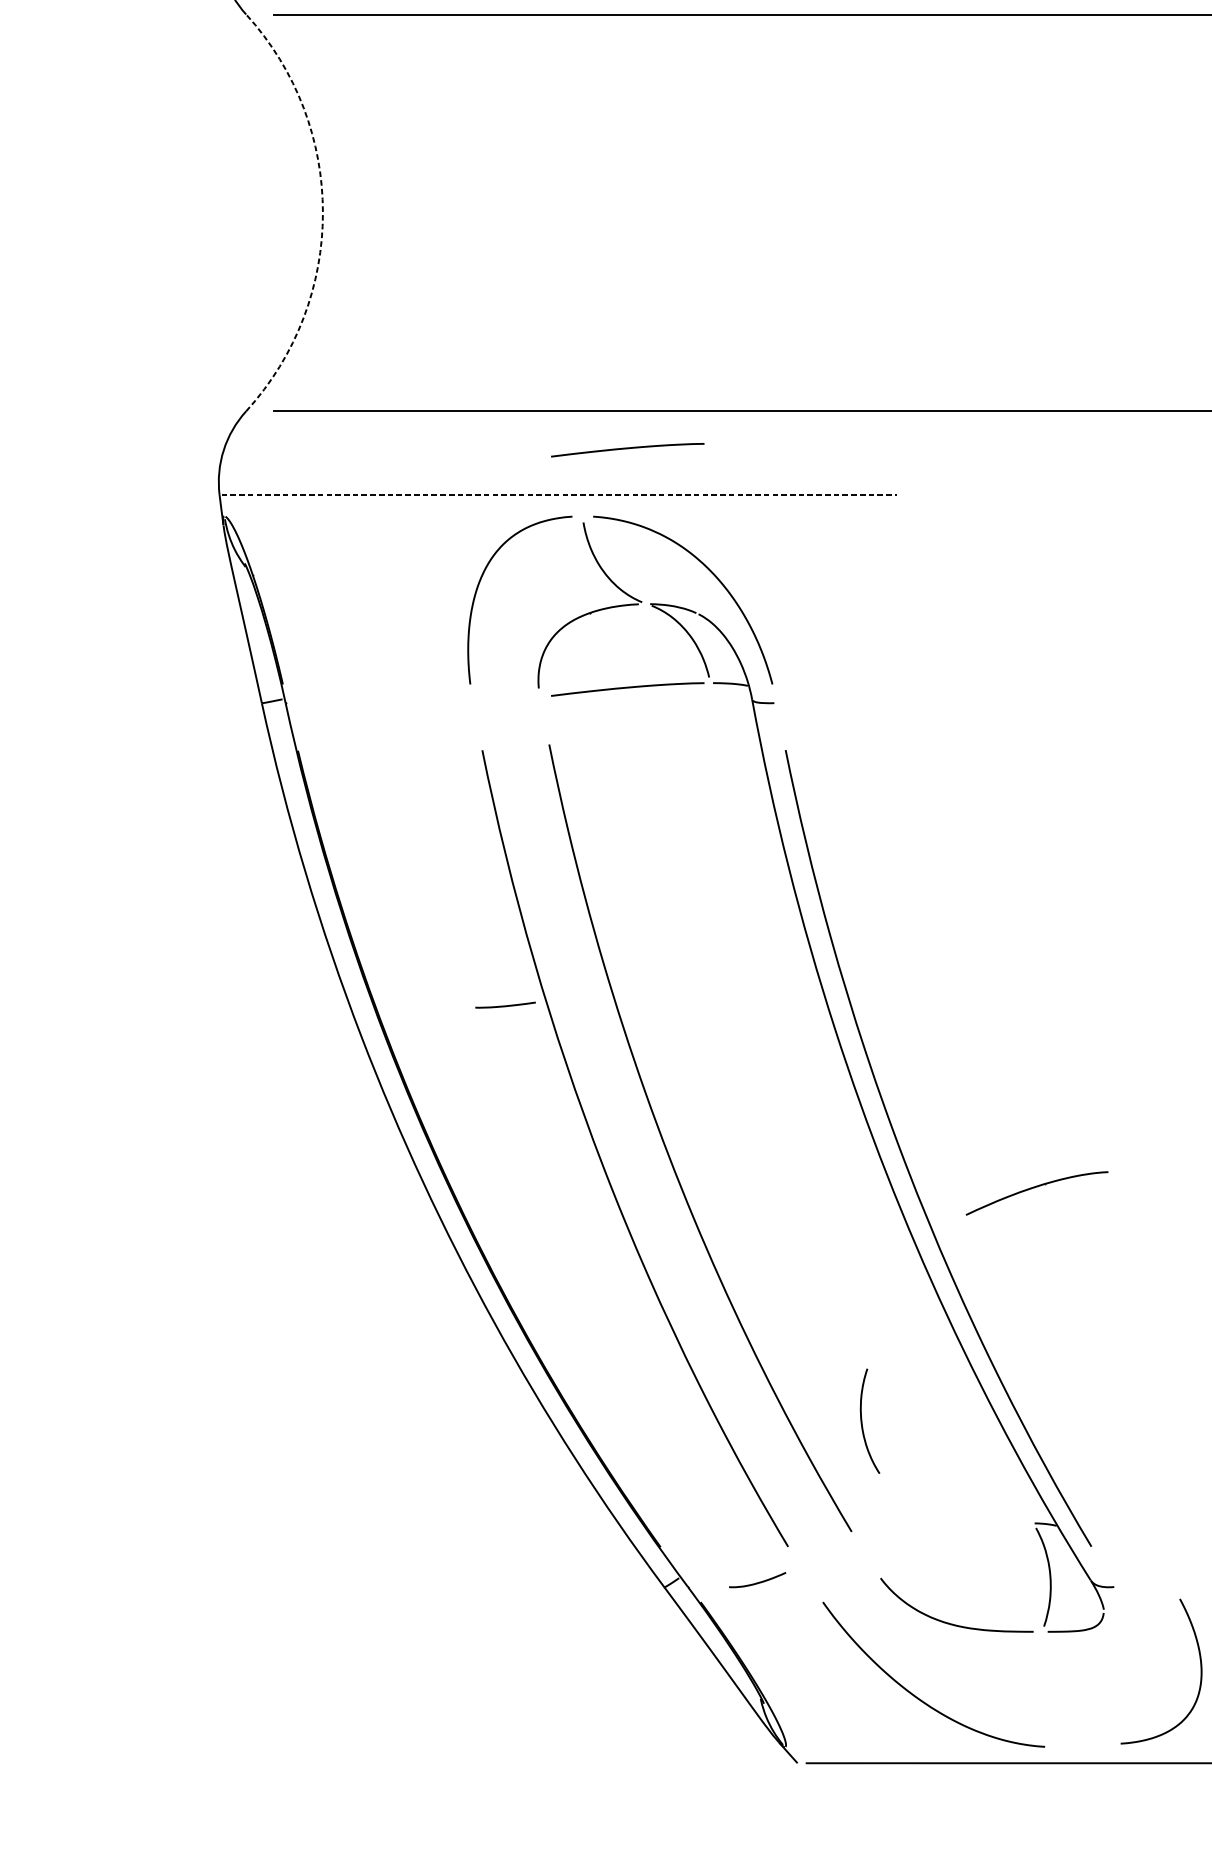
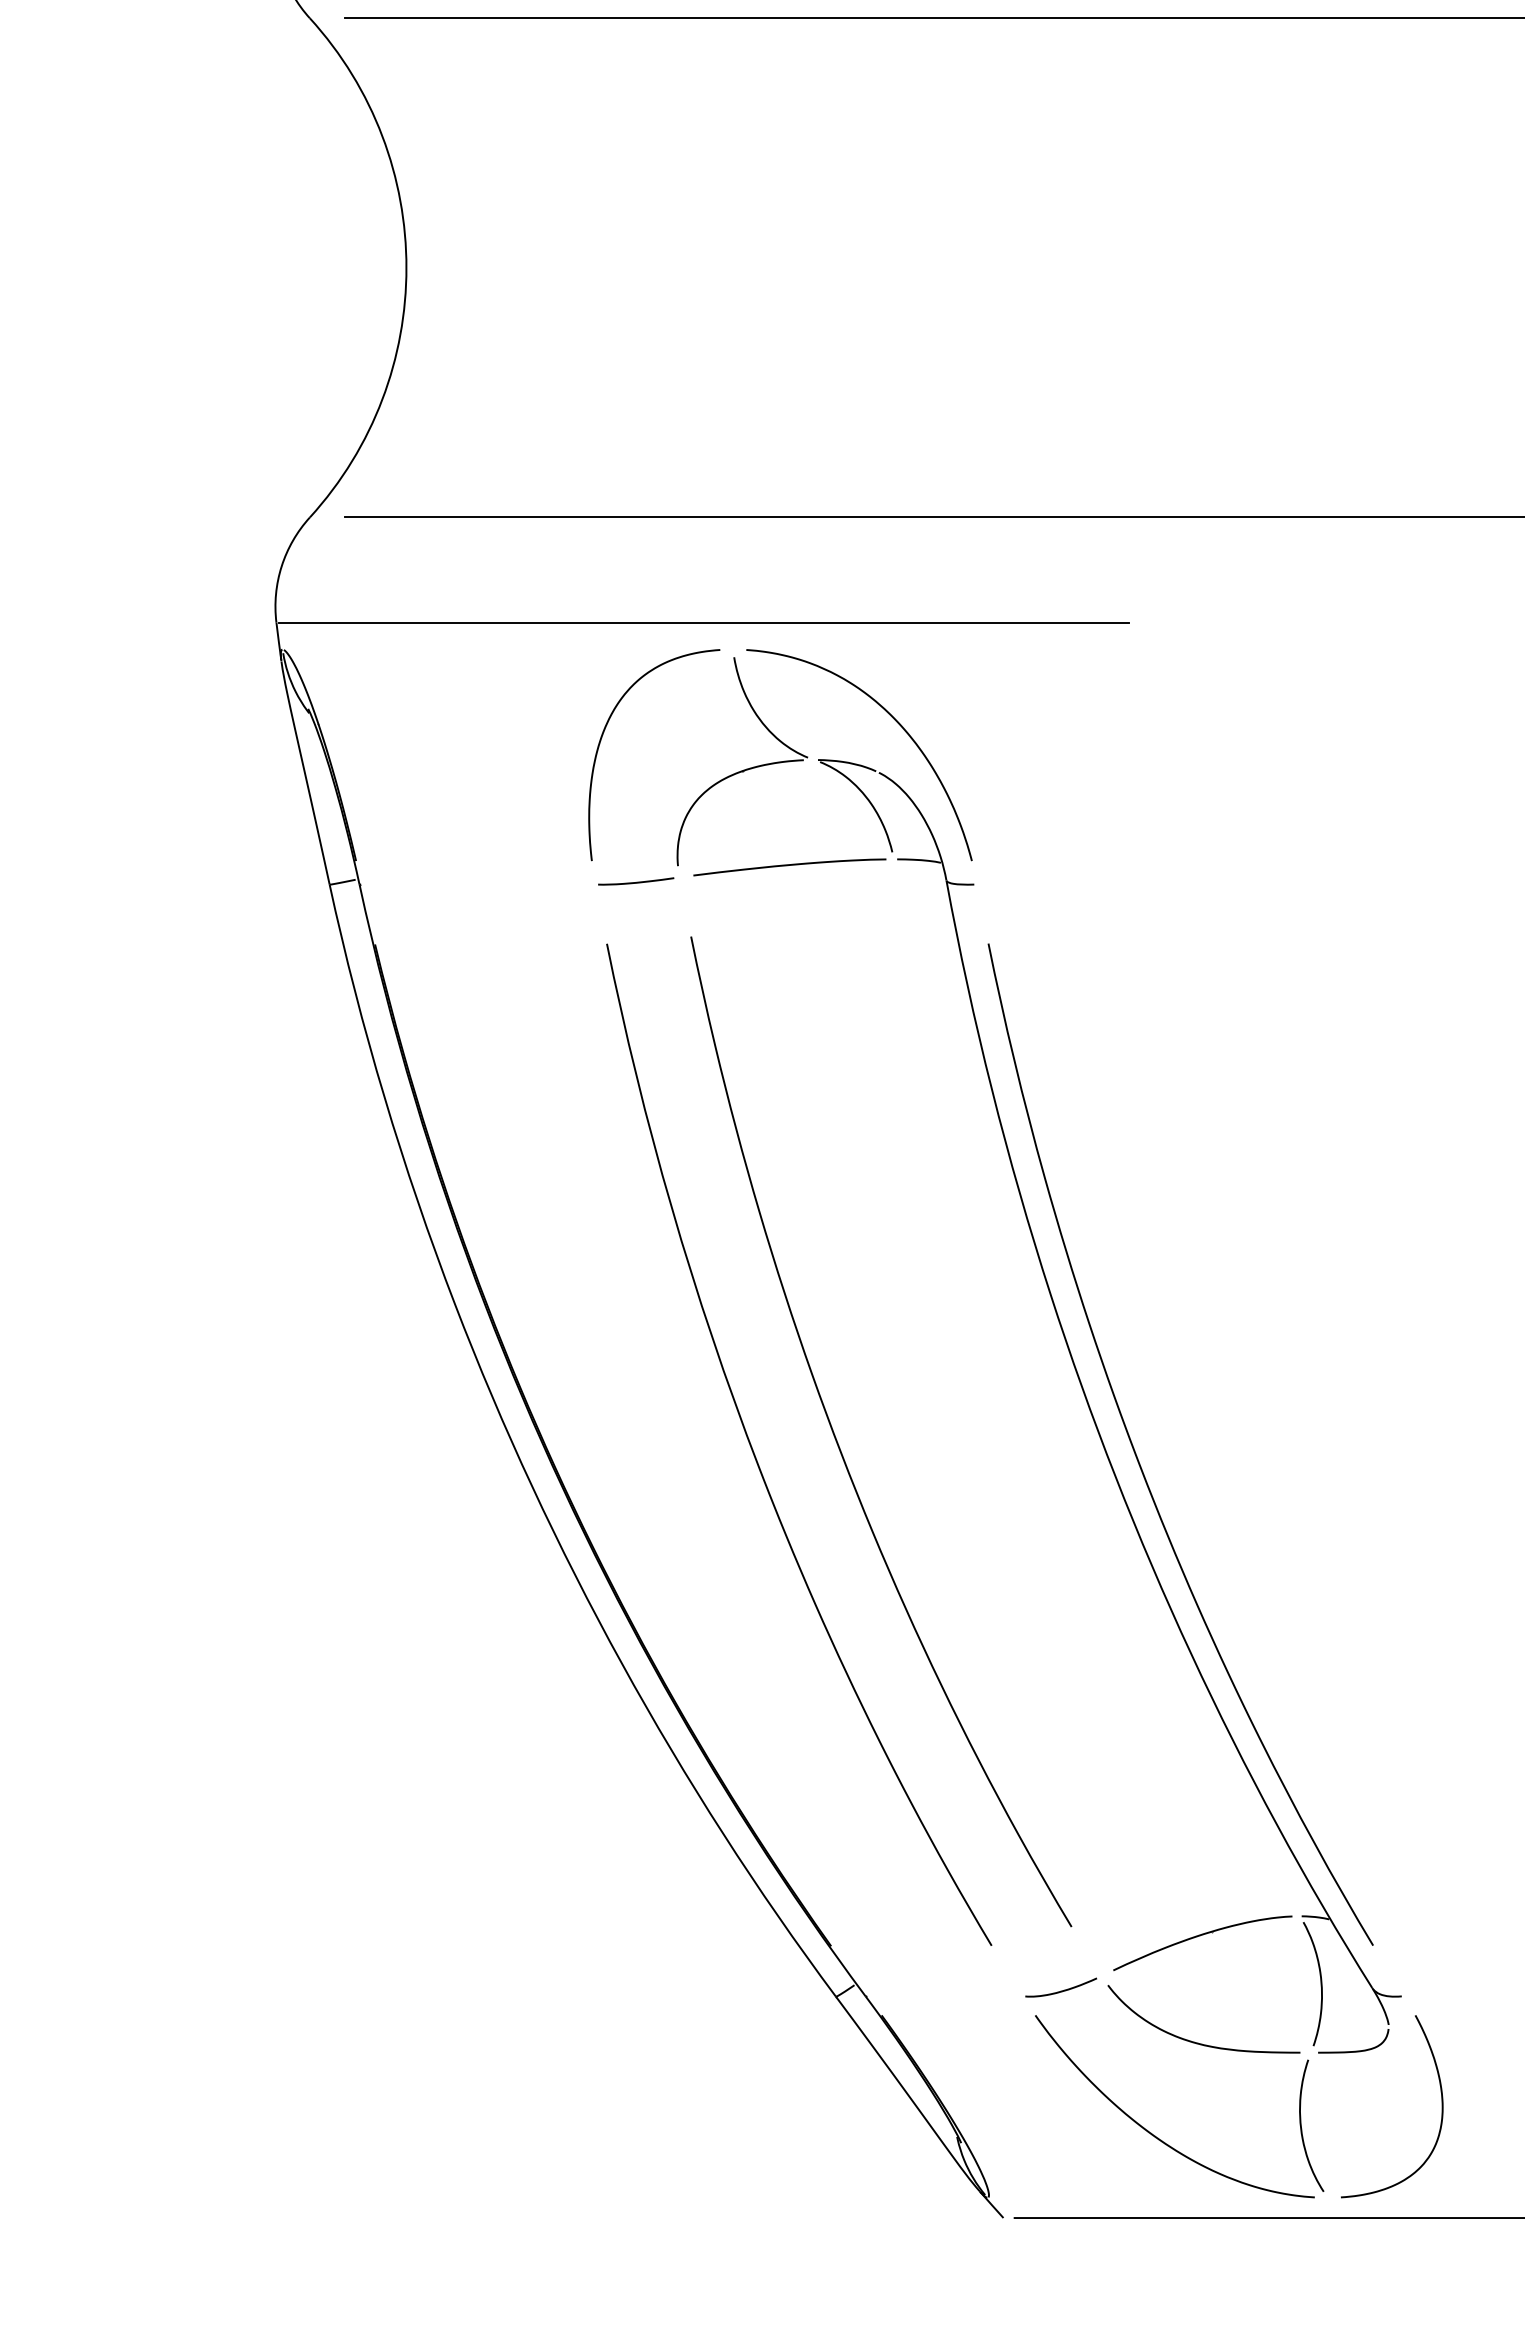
arc: (322, 212) -> (406, 267), dashed -> solid
curve: (627, 448) -> (789, 564), removed
line: (559, 494) -> (704, 622), dashed -> solid
curve: (505, 1005) -> (636, 881), moved
part: (1035, 1188) -> (1200, 1936), moved
curve: (862, 1423) -> (1302, 2128), moved
curve: (757, 1582) -> (1060, 1990), moved
curve: (1200, 1671) -> (1441, 2106), moved

